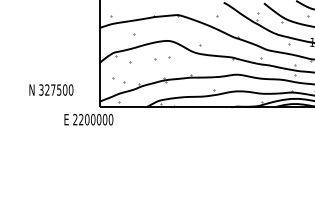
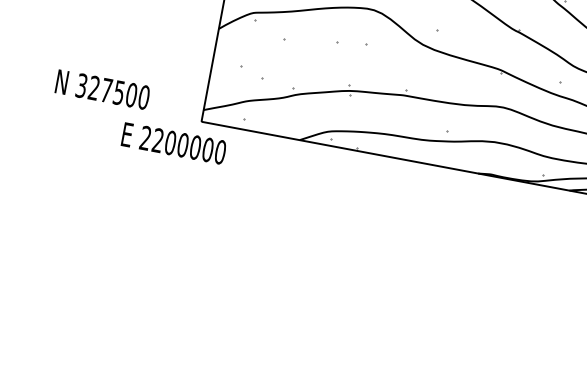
text: (51, 89) -> (103, 88), moved

